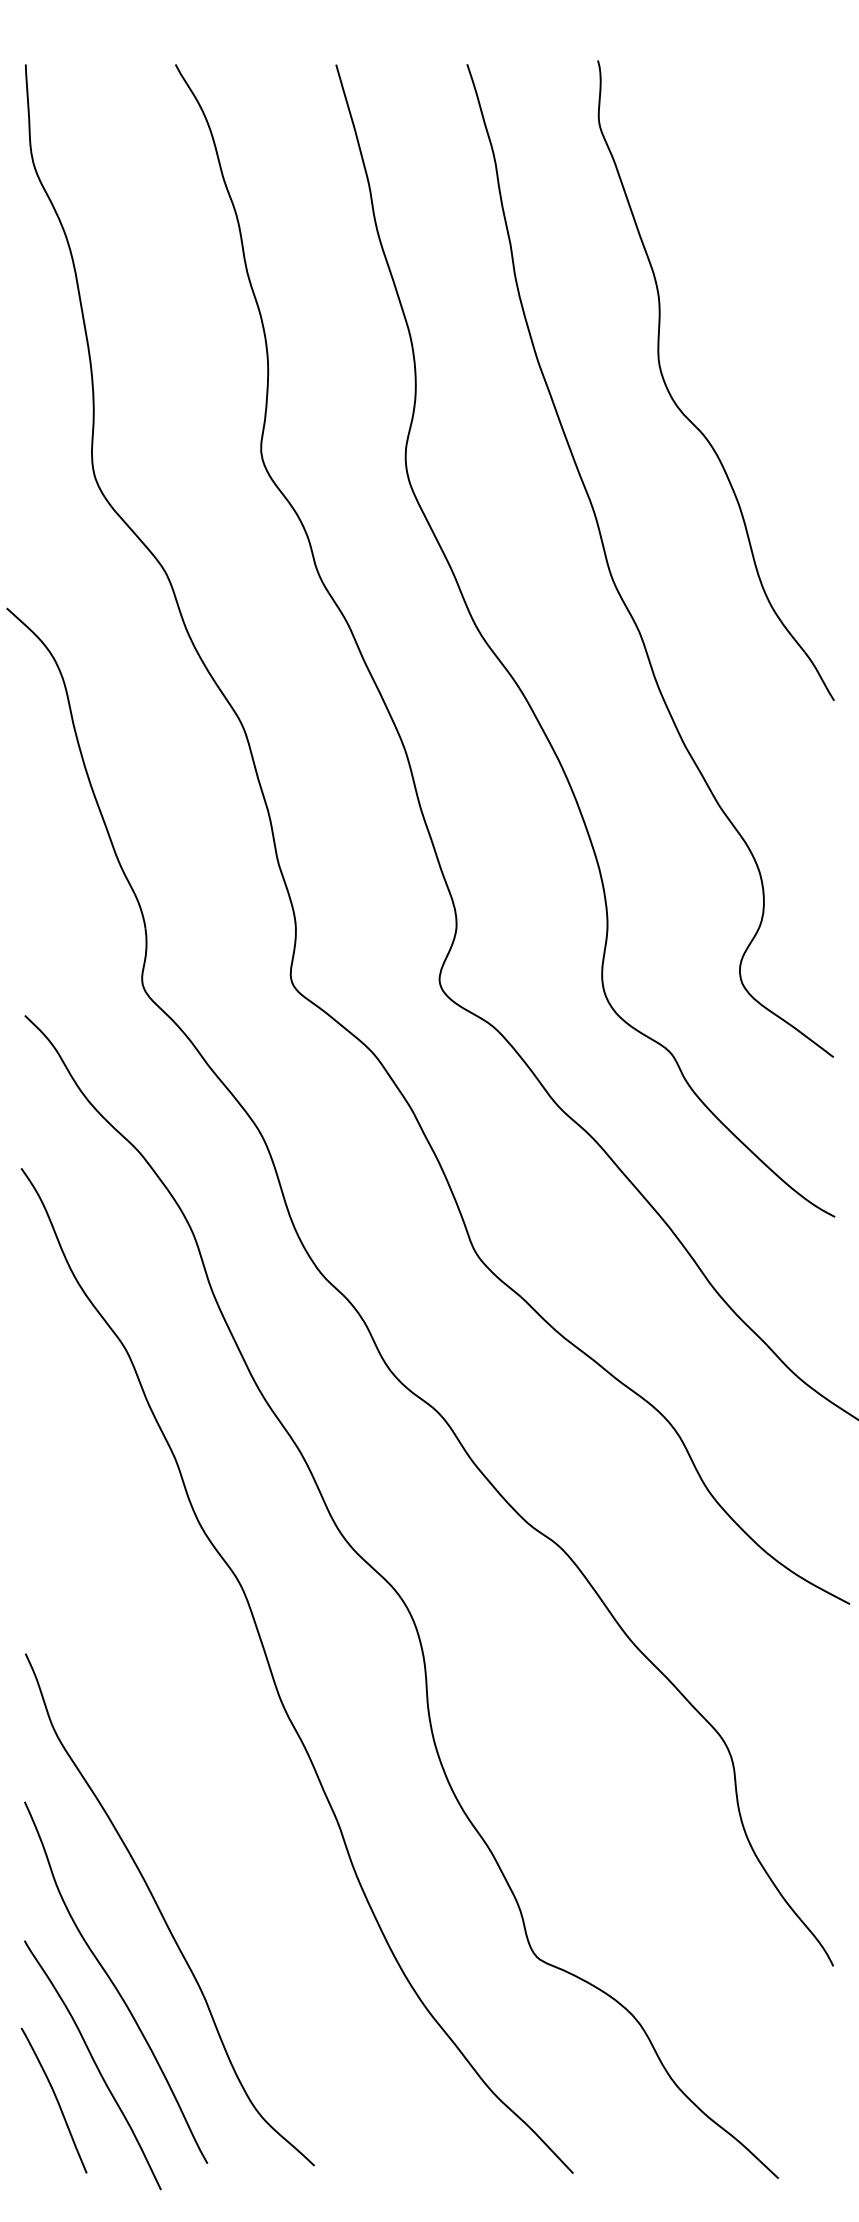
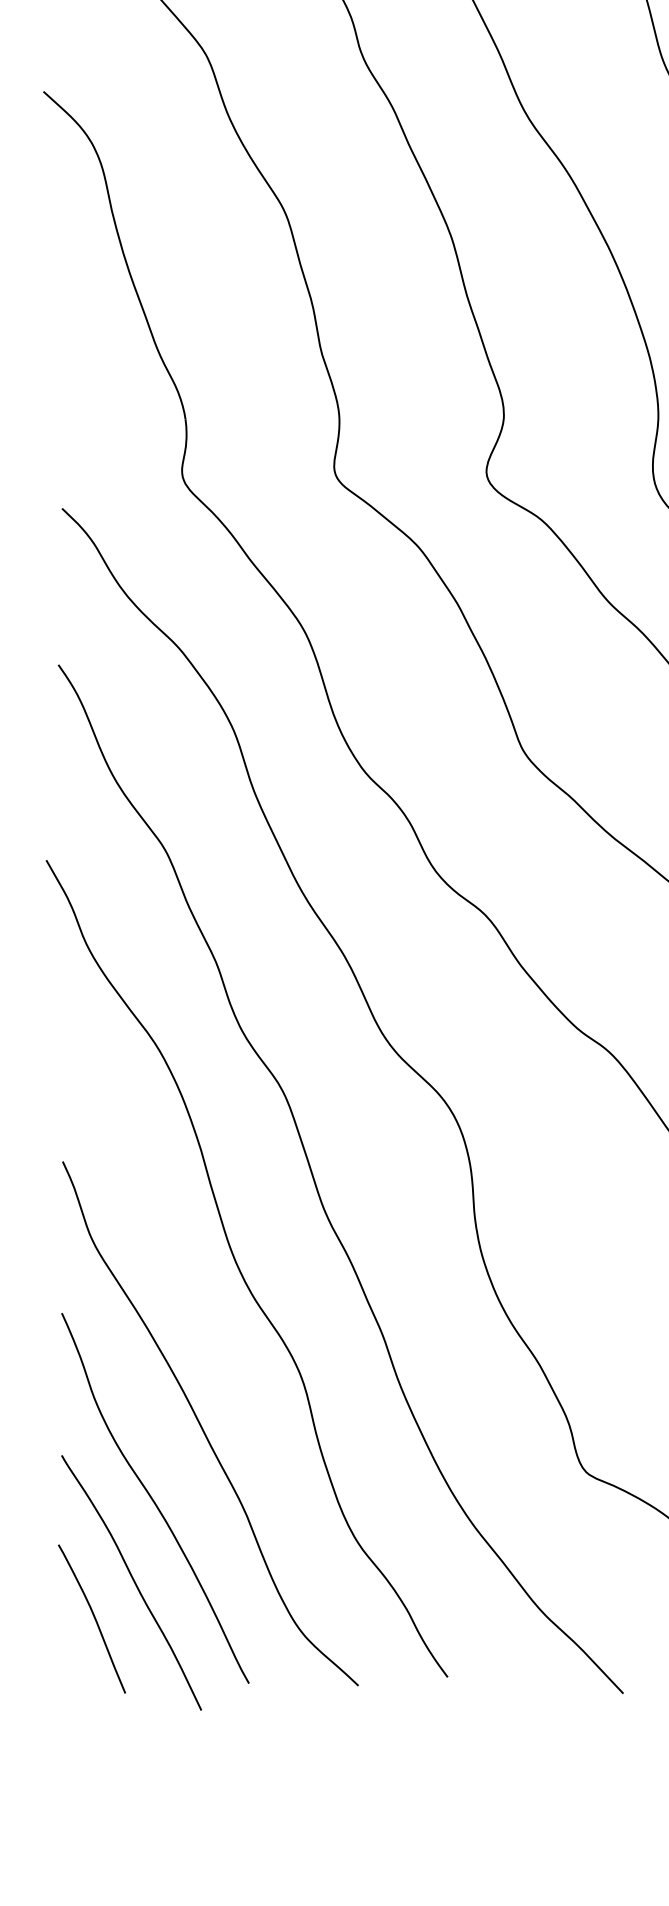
curve: (200, 1761) -> (241, 1271), added

